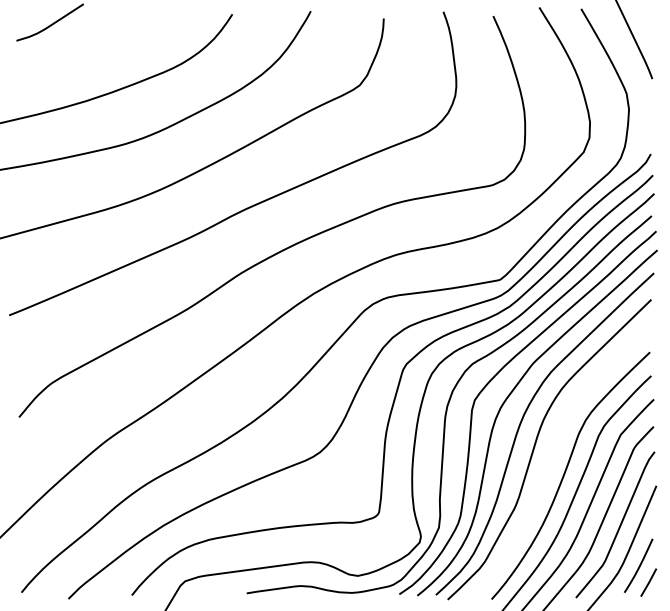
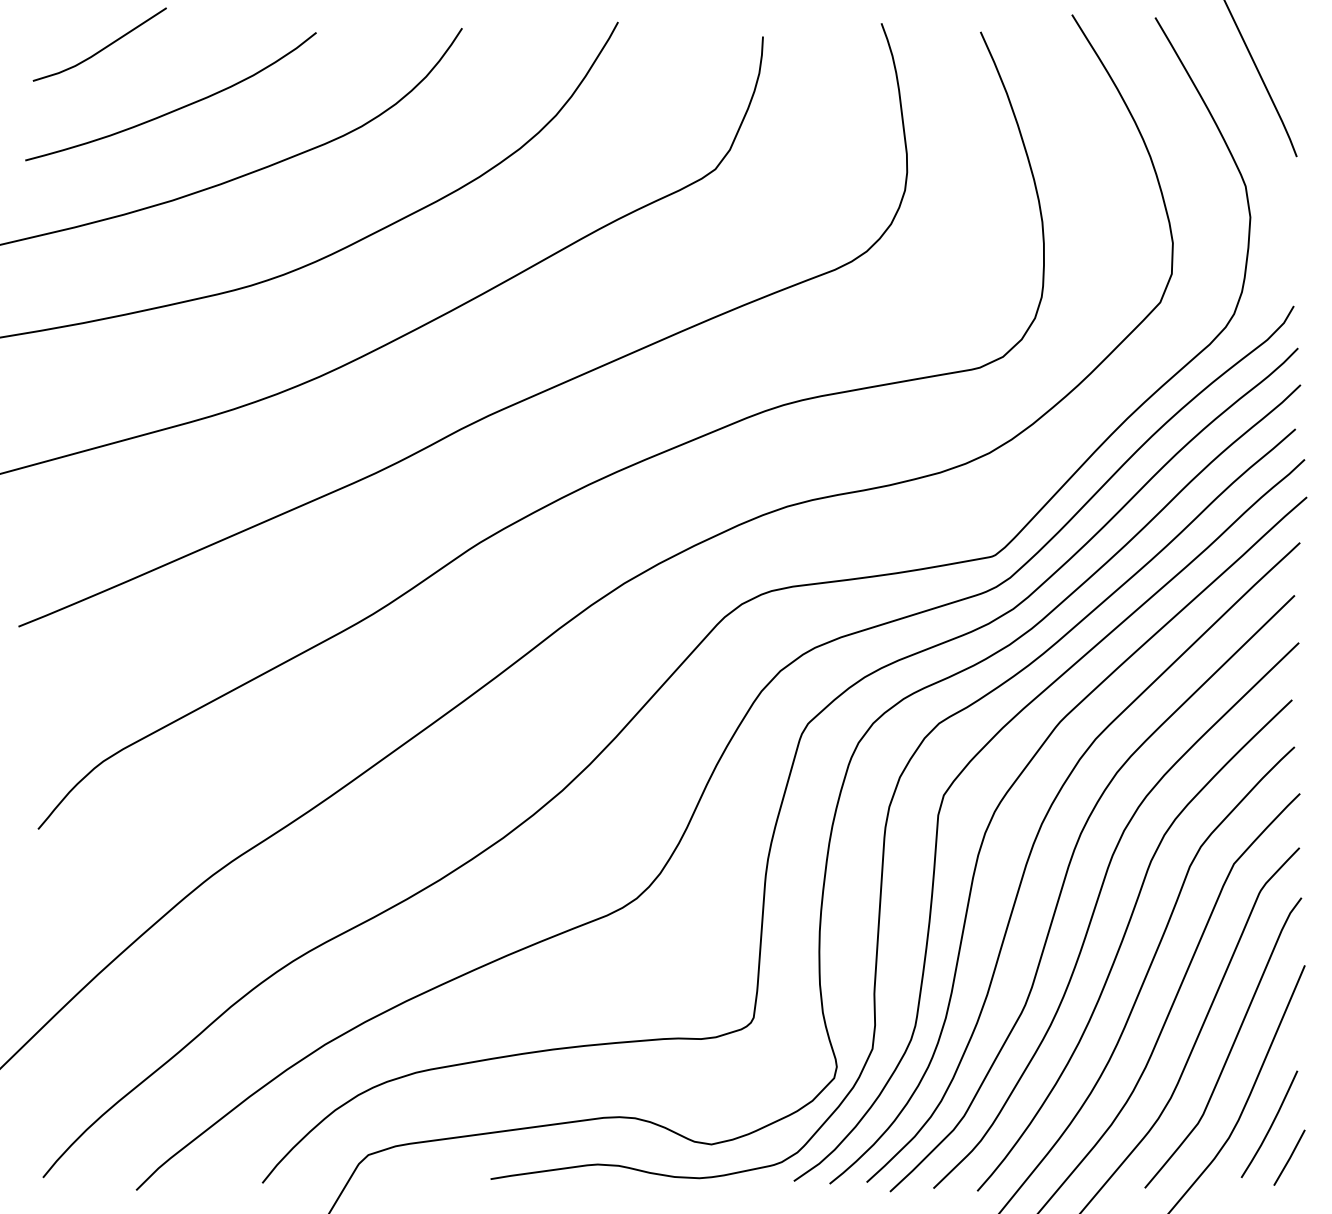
curve: (87, 54) -> (174, 108), added
curve: (551, 458) -> (1096, 911), added

